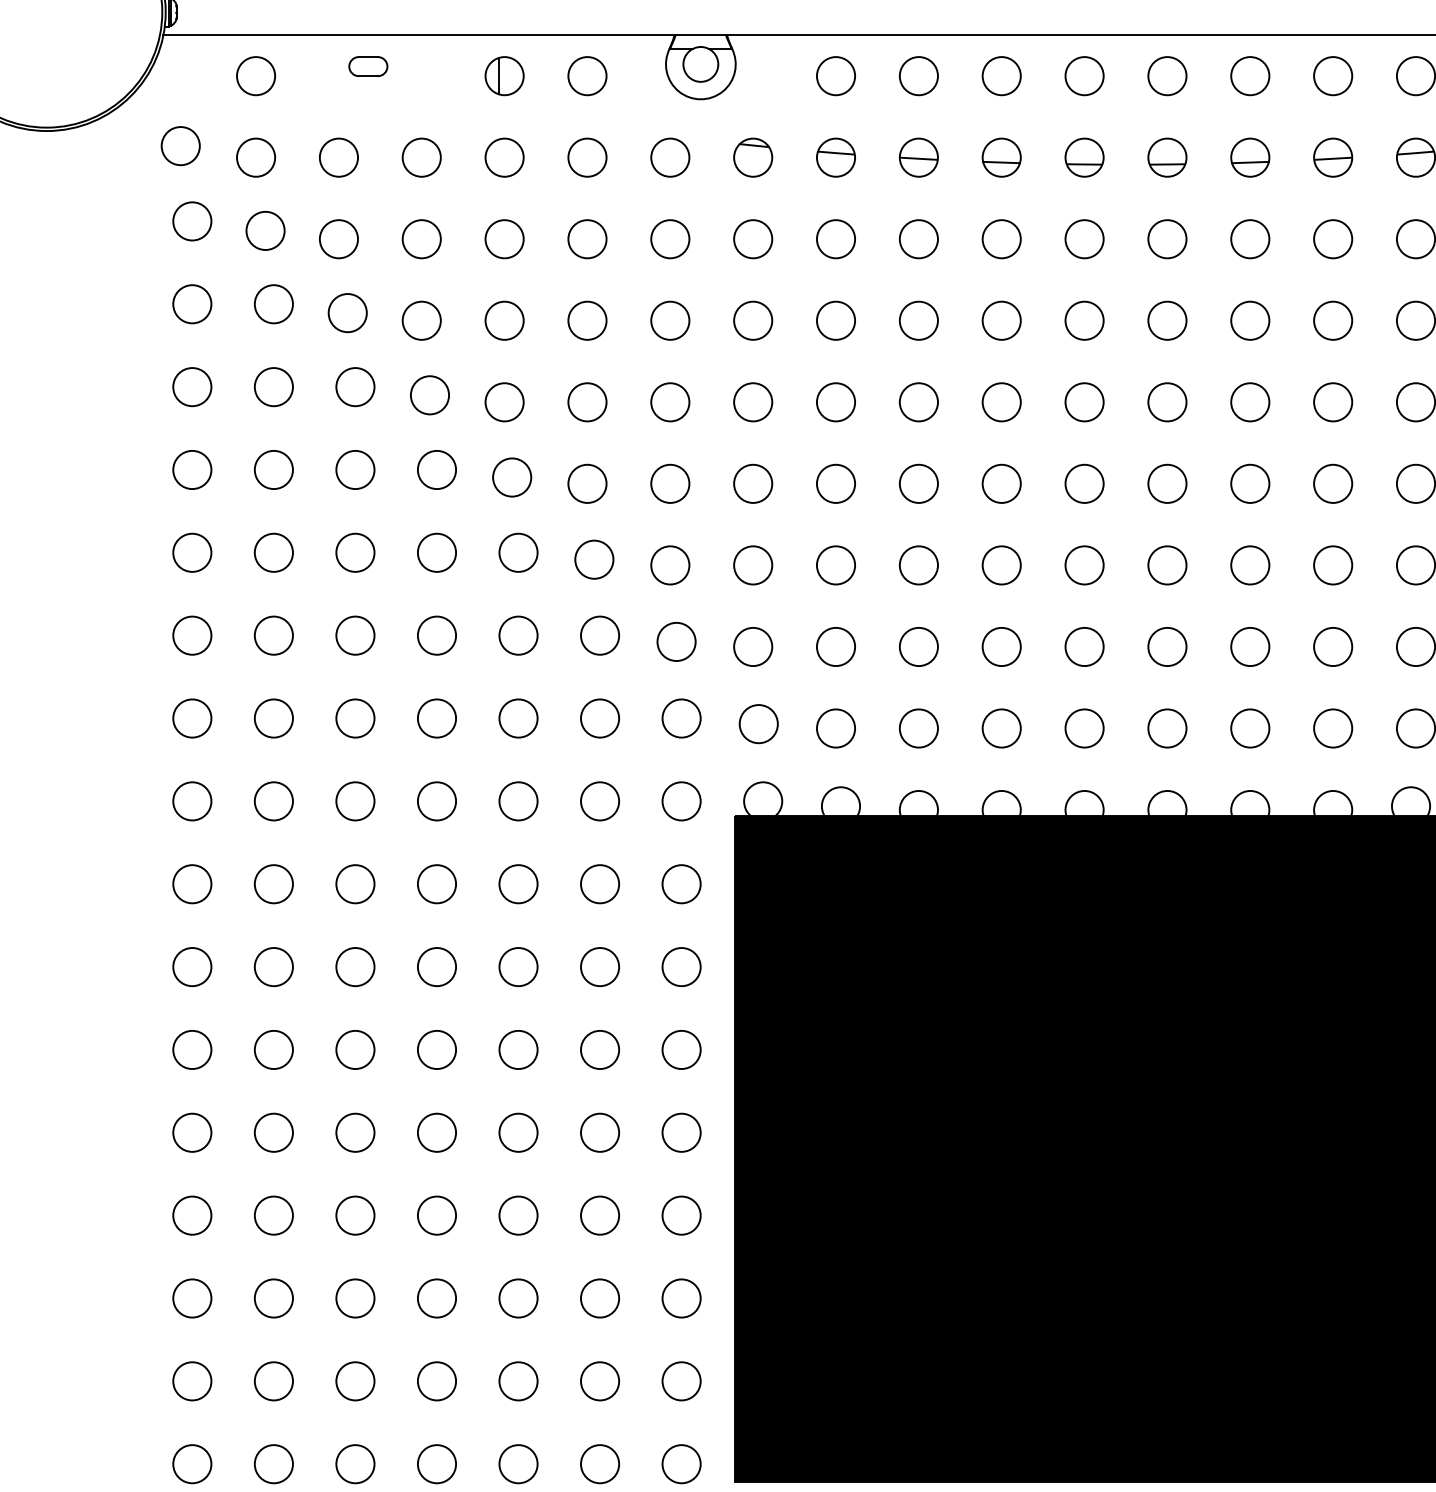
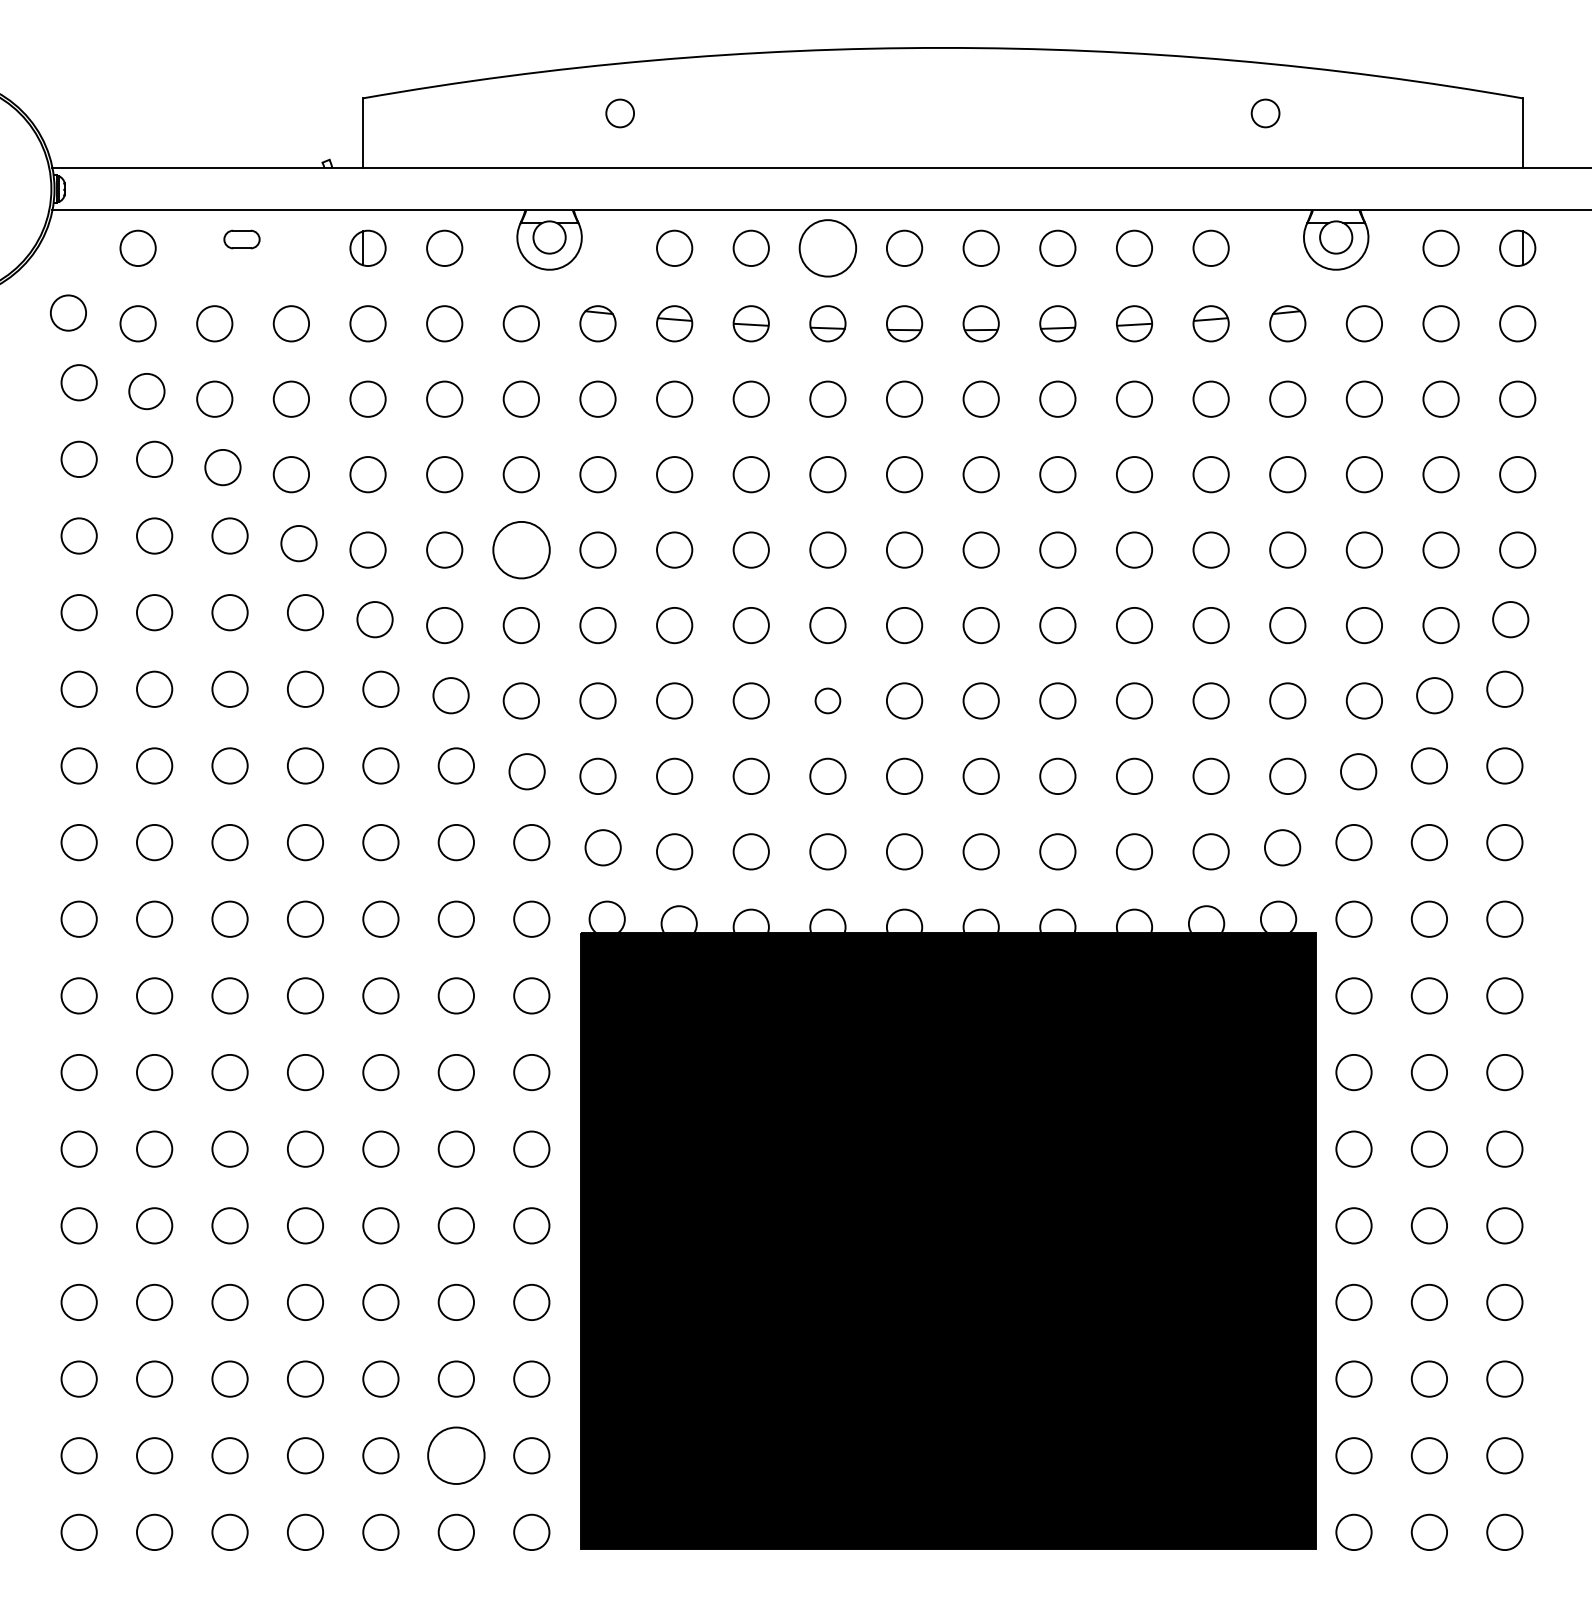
circle: (1001, 76) -> (827, 248), size x1.6
circle: (669, 401) -> (520, 549), size x1.6
circle: (1001, 564) -> (827, 700), size x0.7
circle: (600, 1381) -> (456, 1455), size x1.6

